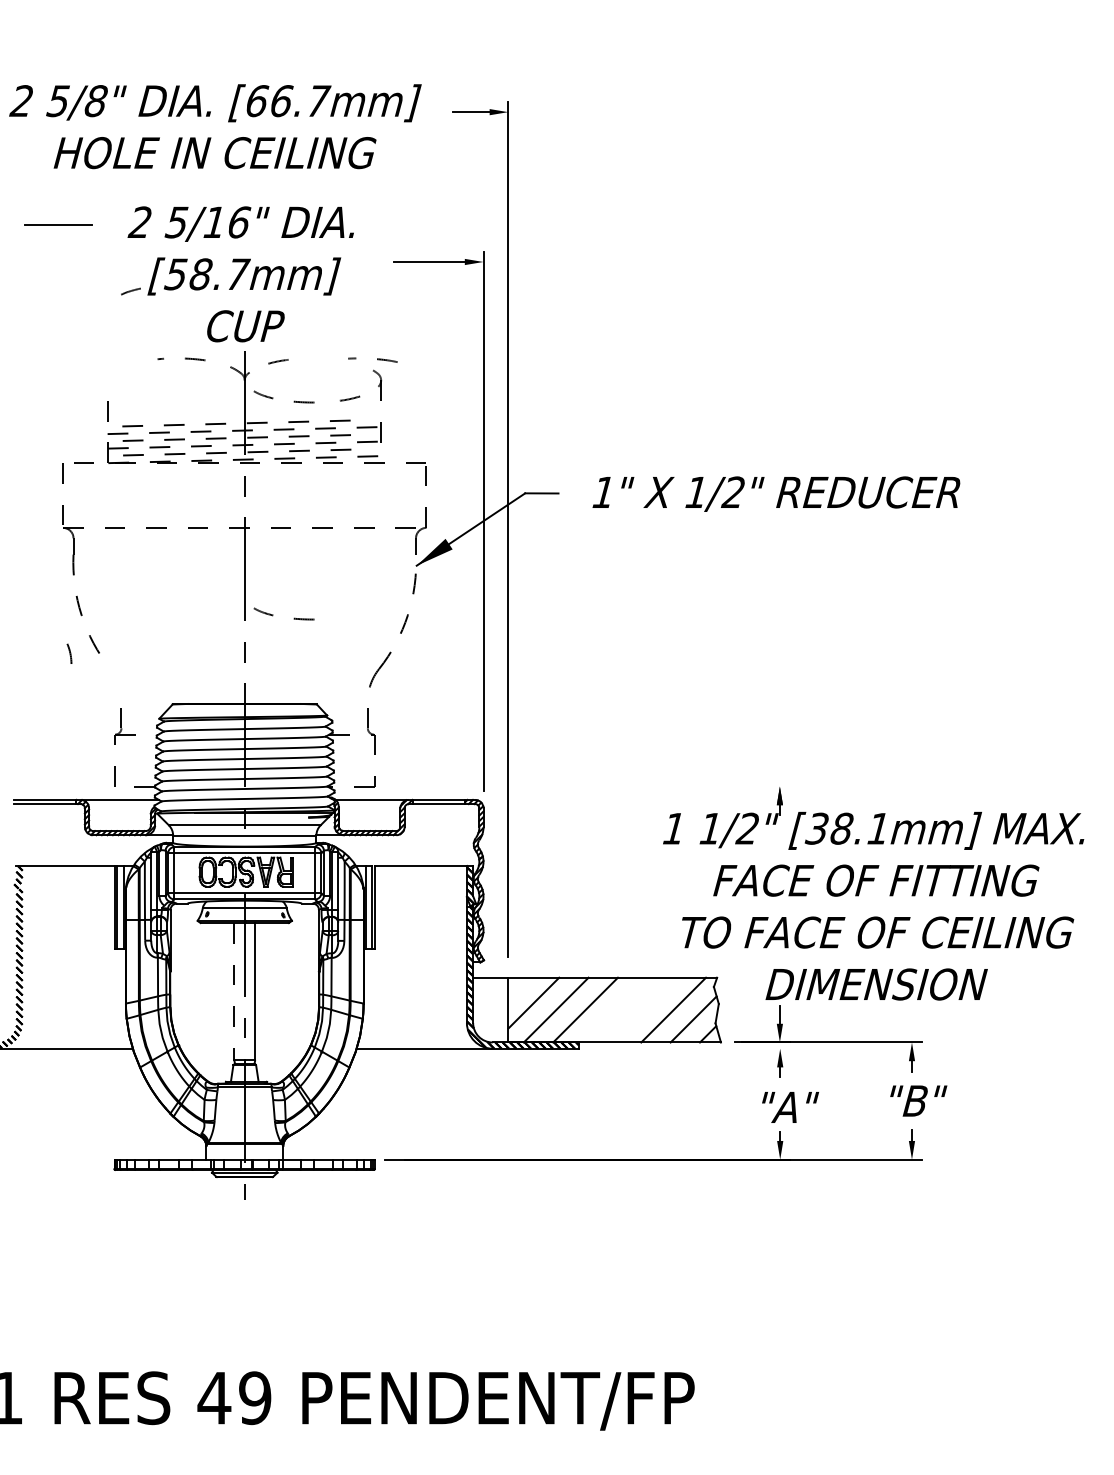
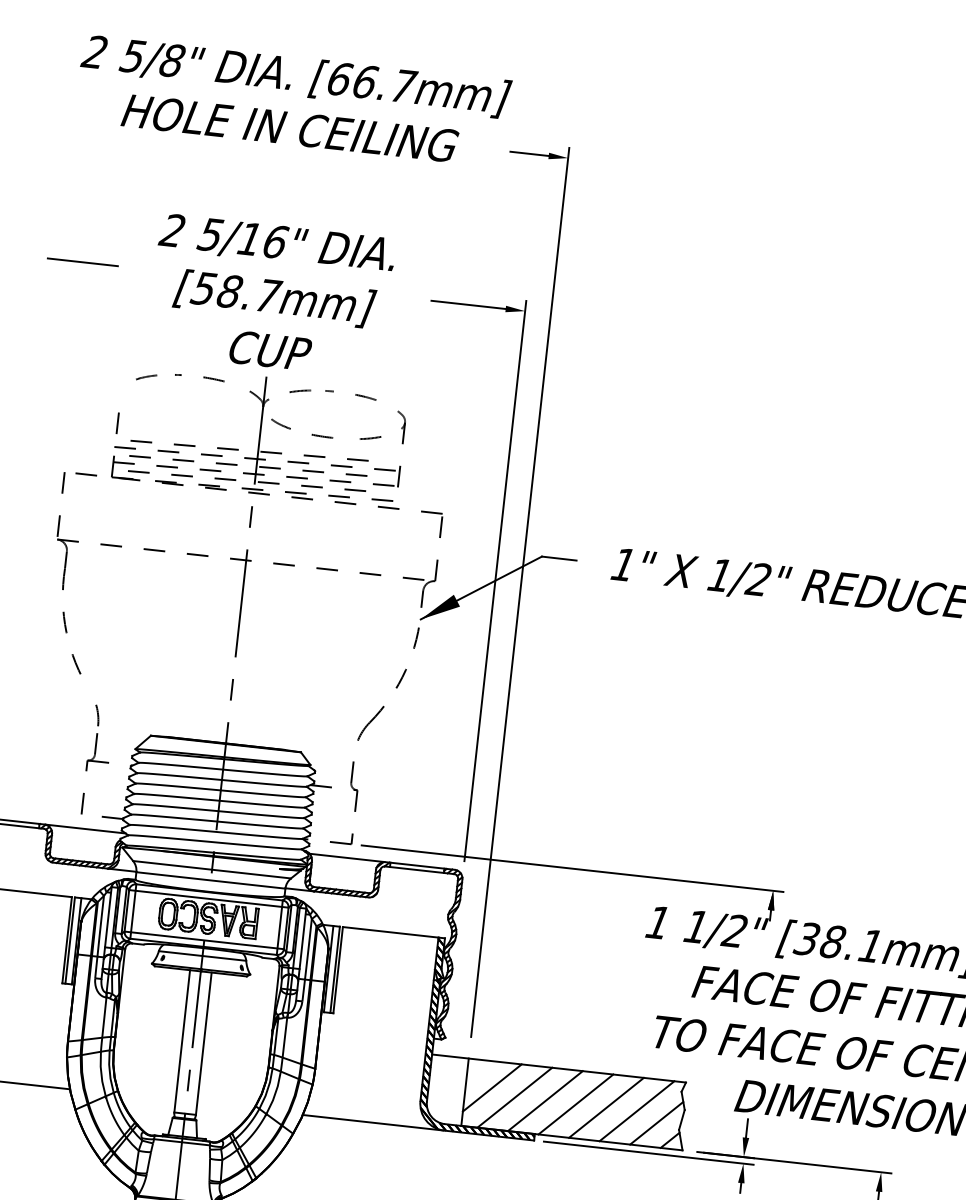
text: (215, 126) -> (293, 100), moved
line: (58, 224) -> (83, 261), moved
line: (130, 291) -> (146, 377), moved
curve: (377, 359) -> (355, 395), moved
curve: (273, 614) -> (266, 653), removed
line: (69, 653) -> (97, 715), moved
line: (586, 786) -> (572, 868), added
line: (234, 991) -> (182, 1041), dashed -> solid
line: (614, 1009) -> (575, 1103), added
line: (643, 1009) -> (605, 1107), added
line: (688, 1048) -> (648, 1152), added

